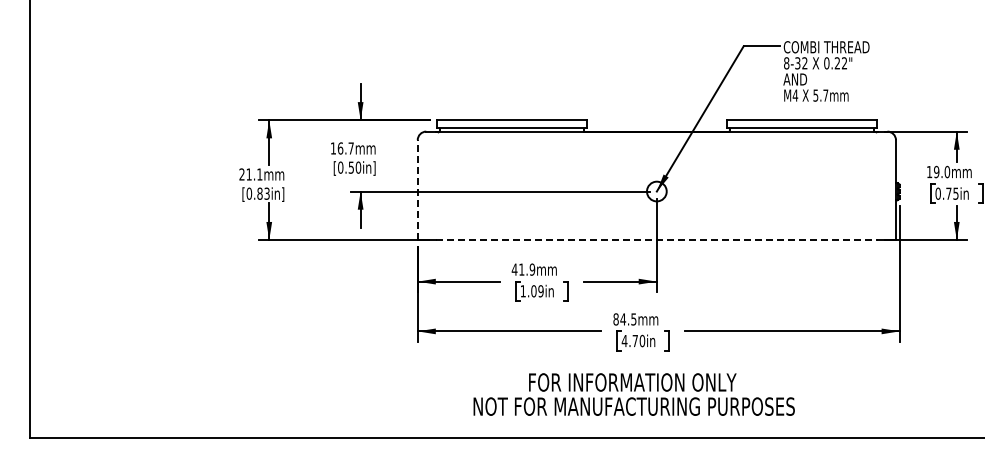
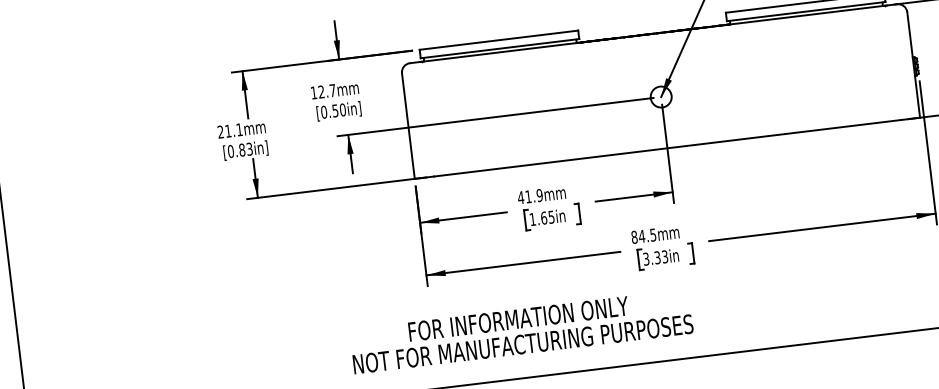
text: (340, 148) -> (321, 92), 16.7mm -> 12.7mm
line: (417, 190) -> (408, 126), dashed -> solid
line: (656, 240) -> (667, 148), dashed -> solid
text: (537, 291) -> (547, 217), 1.09in -> 1.65in
text: (633, 340) -> (655, 257), 4.70in -> 3.33in
text: (633, 394) -> (520, 331), moved

